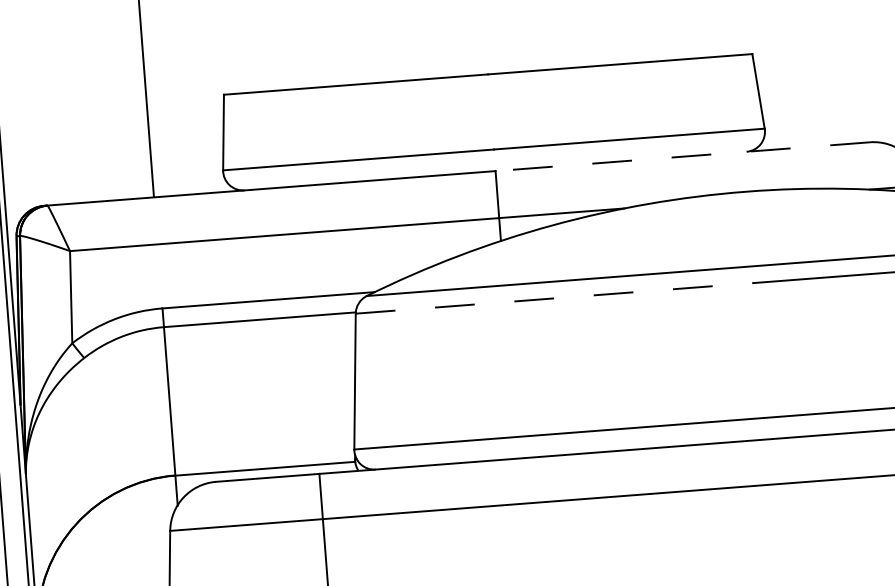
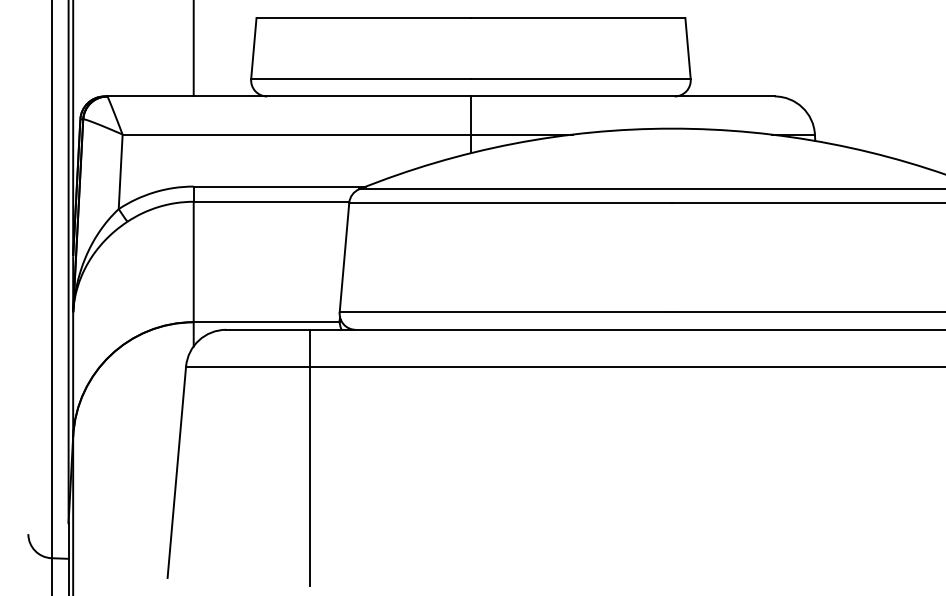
line: (682, 156) -> (622, 96), dashed -> solid
line: (555, 297) -> (511, 202), dashed -> solid

